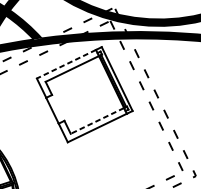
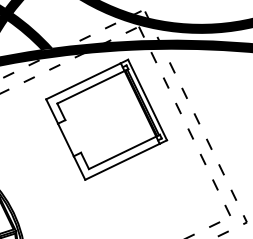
line: (66, 64) -> (83, 81), dashed -> solid
line: (97, 121) -> (122, 153), dashed -> solid

